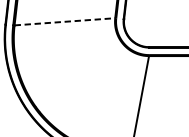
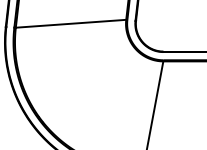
line: (65, 21) -> (71, 23), dashed -> solid

